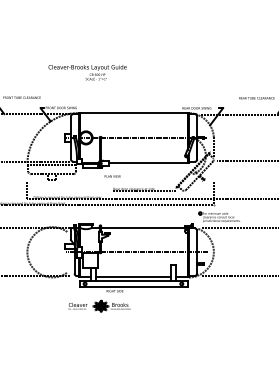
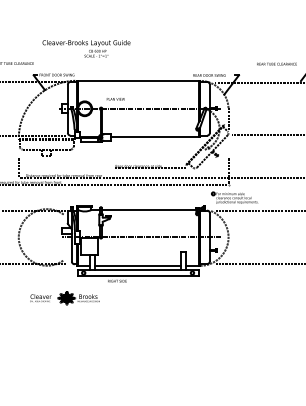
text: (87, 72) -> (86, 48), moved
text: (112, 176) -> (115, 99), moved
part: (99, 305) -> (65, 297), moved

